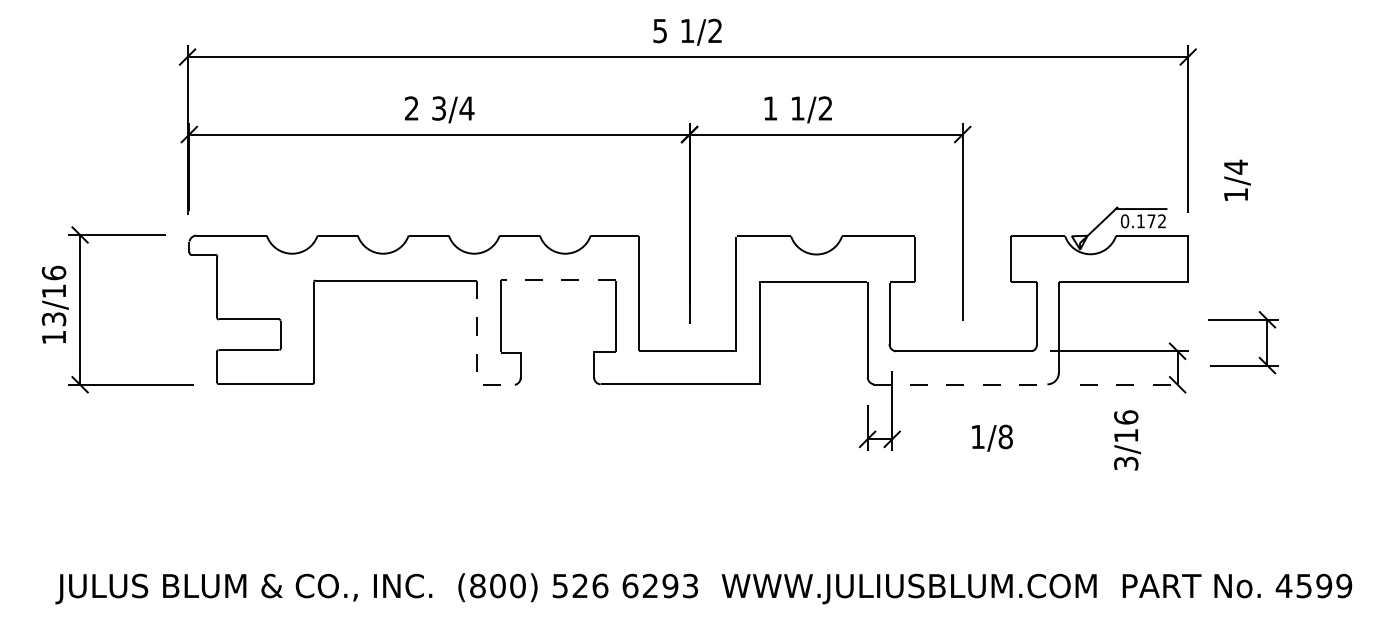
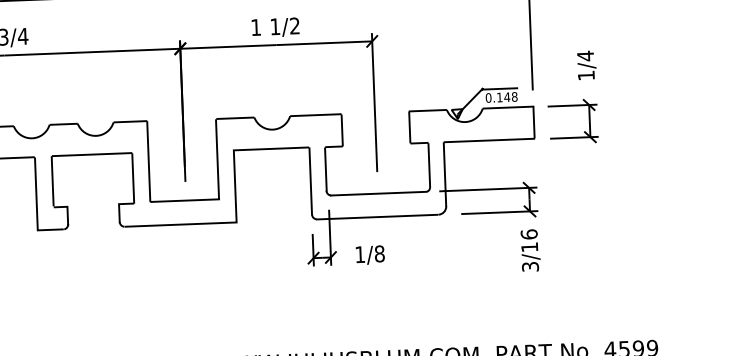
text: (797, 109) -> (275, 27), moved
text: (1237, 179) -> (586, 64), moved
text: (1156, 221) -> (510, 97), 0.172 -> 0.148
line: (558, 280) -> (92, 154), dashed -> solid
line: (477, 351) -> (37, 206), dashed -> solid
part: (1258, 357) -> (583, 131), moved
line: (960, 384) -> (377, 217), dashed -> solid
line: (1134, 384) -> (499, 212), dashed -> solid
text: (992, 437) -> (370, 254), moved
text: (1127, 440) -> (530, 250), moved

